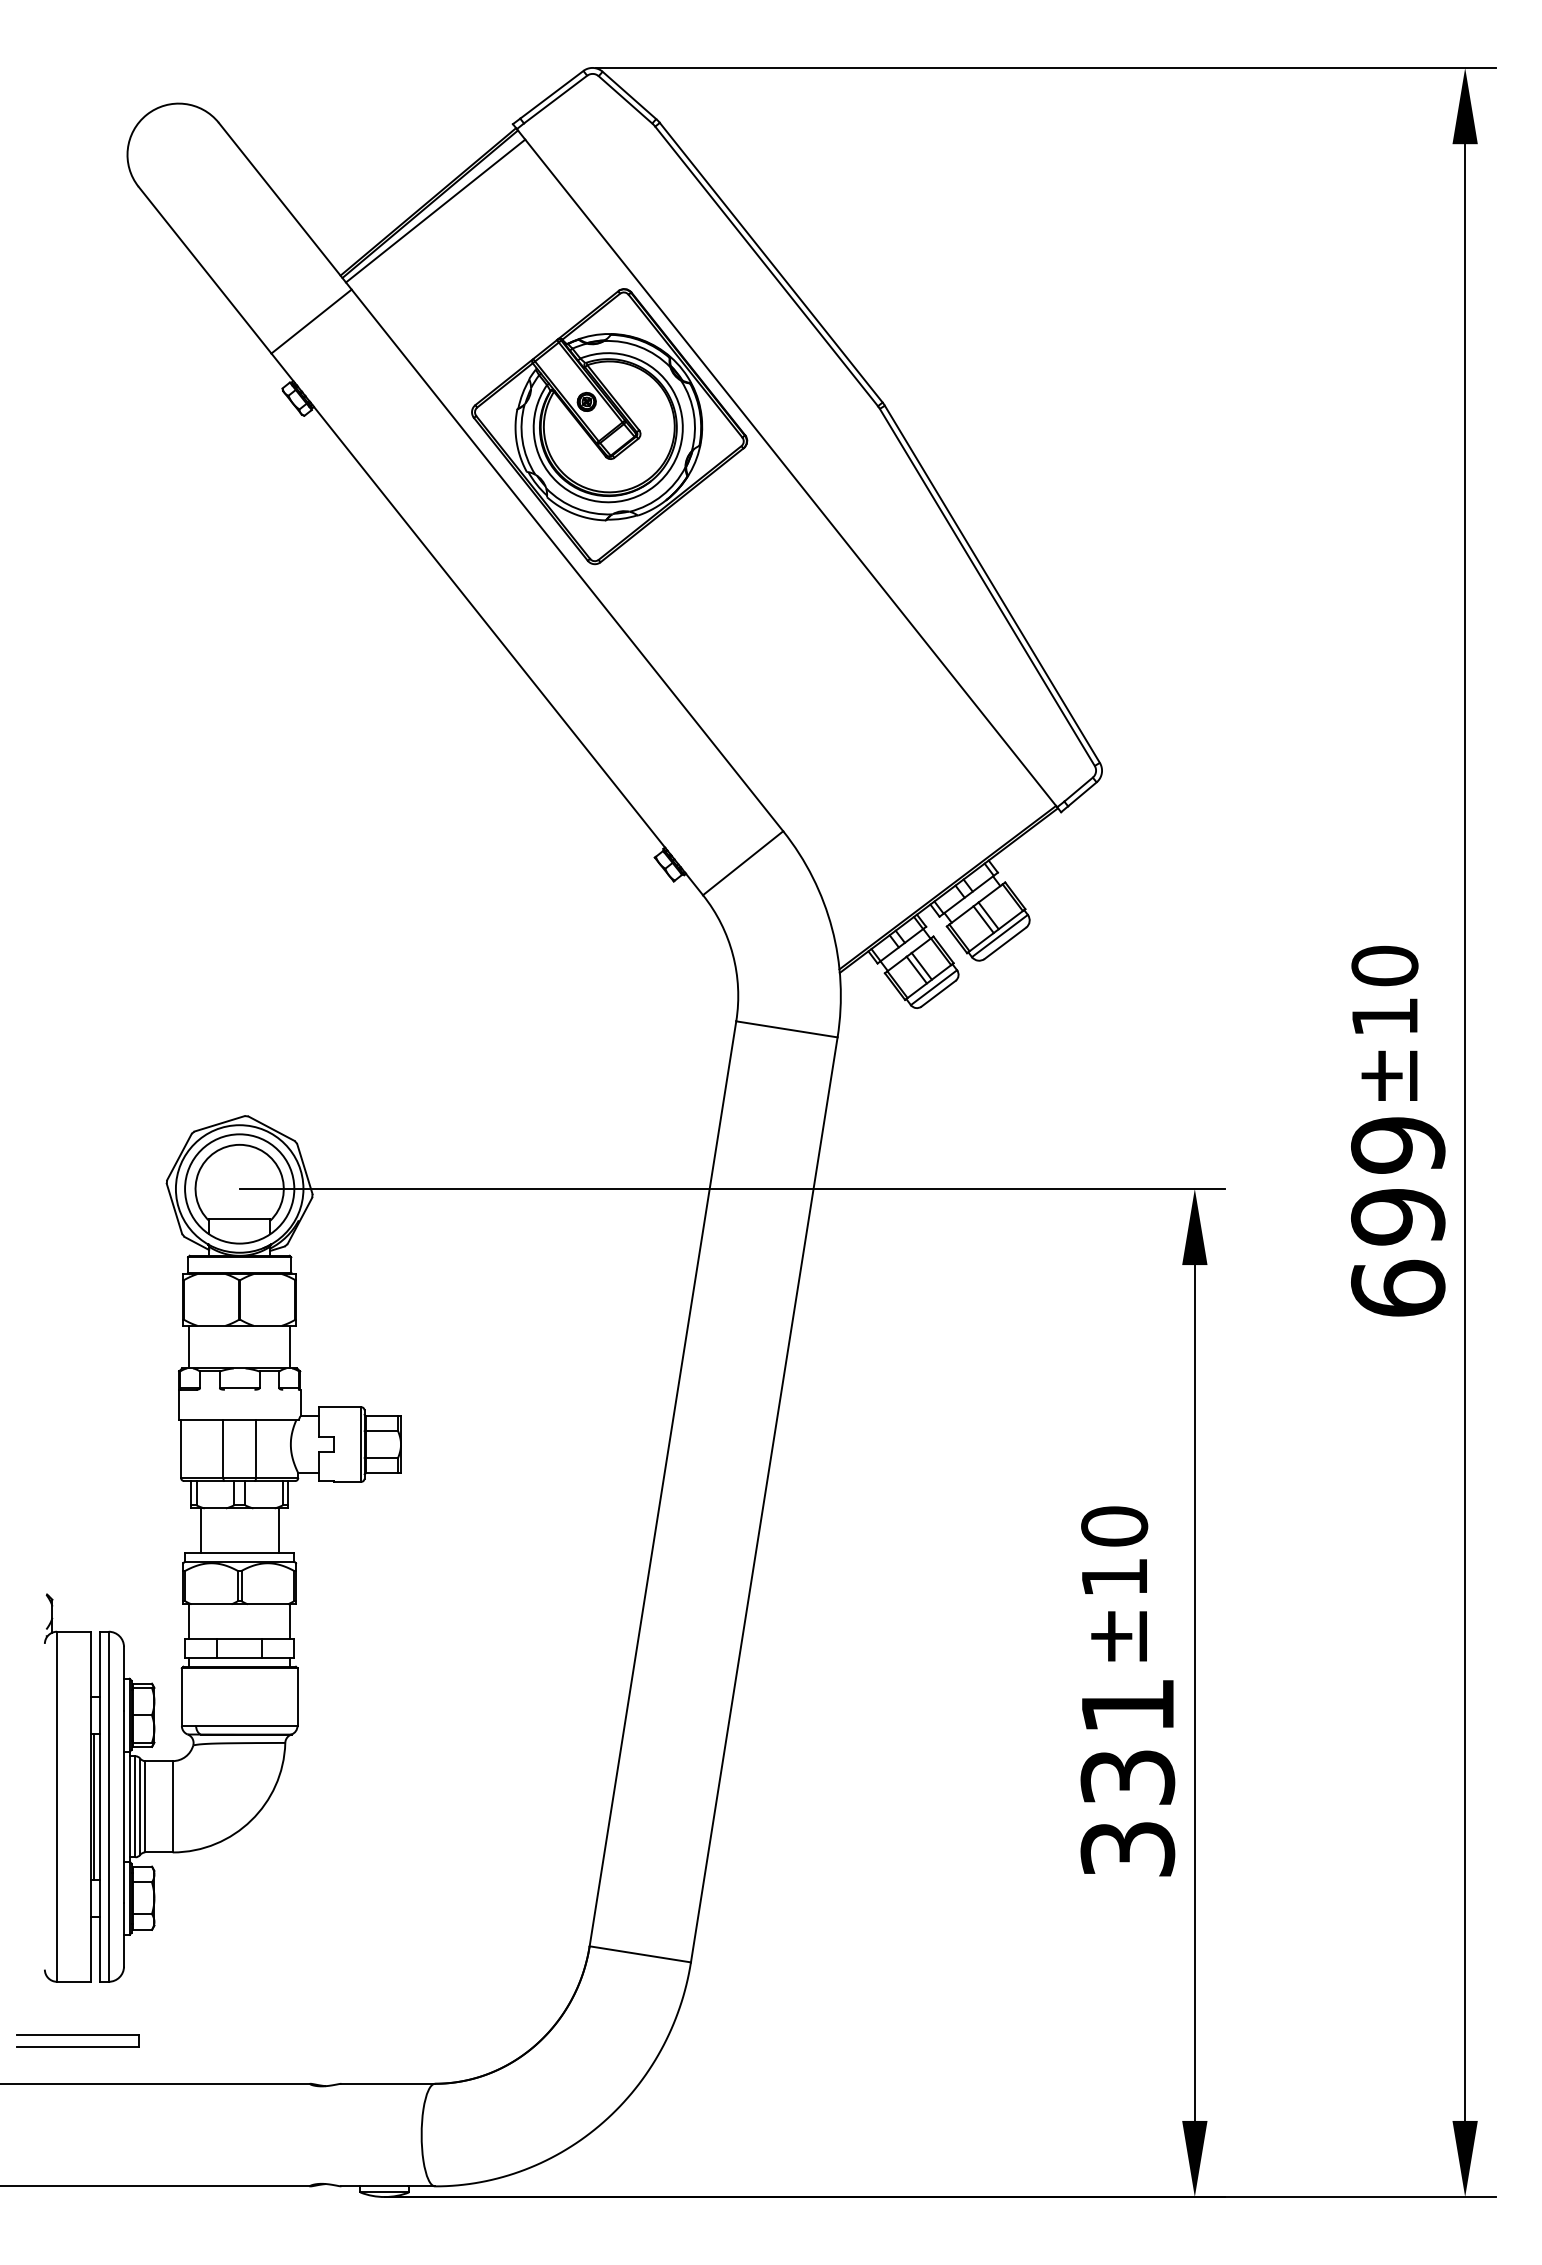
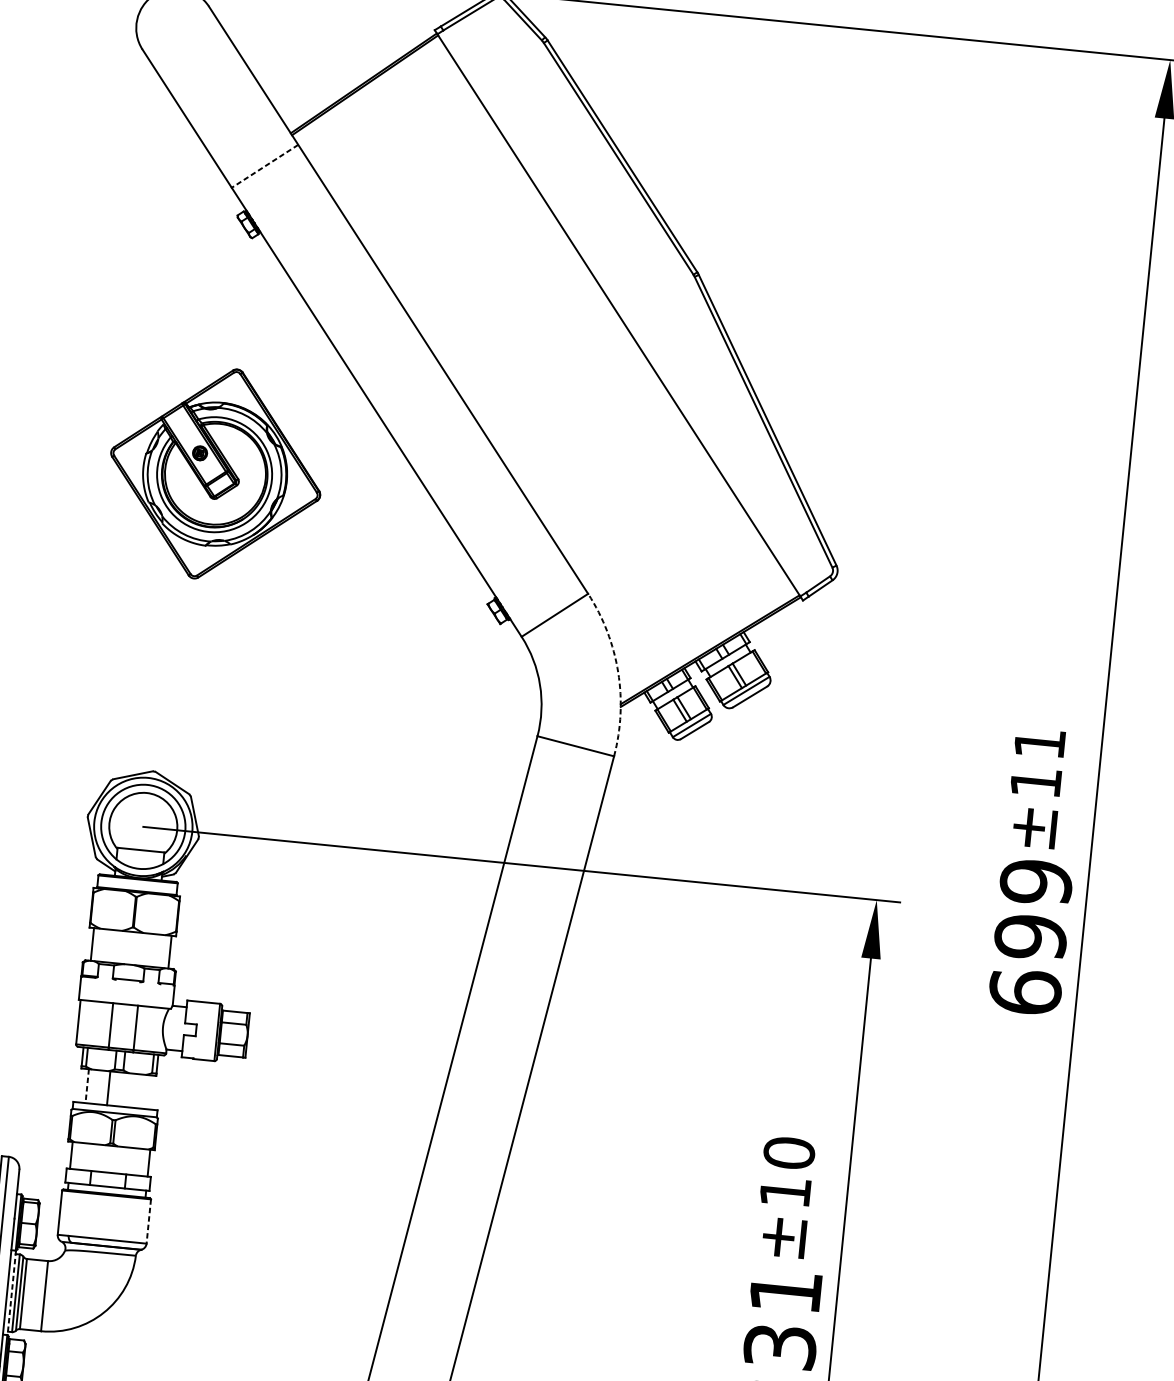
line: (435, 210) -> (368, 90), removed
line: (311, 321) -> (264, 166), solid -> dashed
part: (609, 426) -> (215, 473), moved
arc: (832, 928) -> (618, 672), solid -> dashed
text: (1384, 965) -> (1039, 743), ±10 -> ±11
line: (278, 1530) -> (108, 1088), moved
line: (200, 1531) -> (86, 1086), solid -> dashed
line: (297, 1697) -> (148, 1221), solid -> dashed
line: (130, 1807) -> (12, 1293), solid -> dashed

